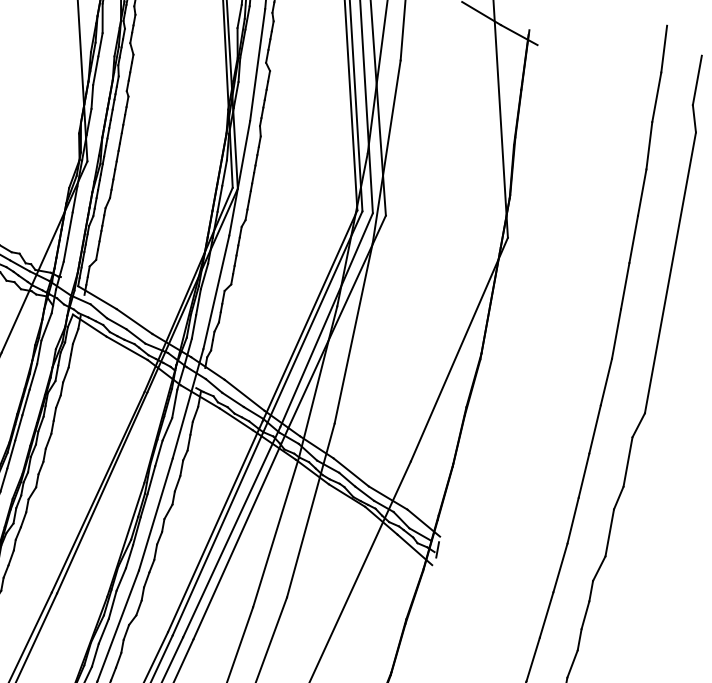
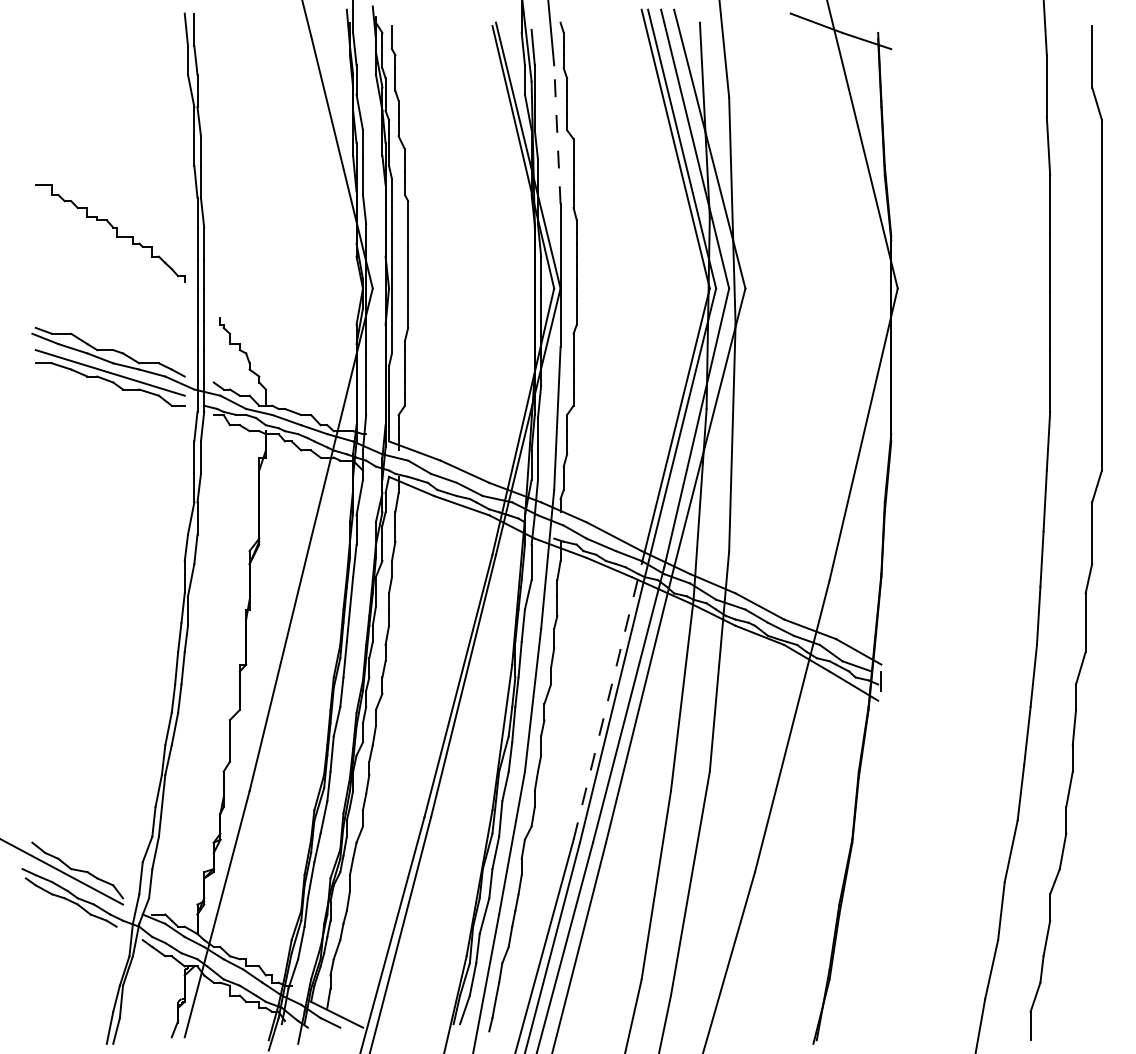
line: (257, 64) -> (557, 134), solid -> dashed
line: (215, 526) -> (607, 701), solid -> dashed

